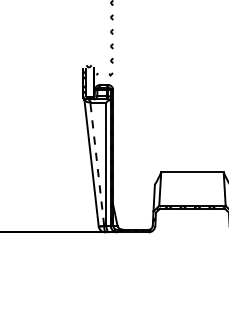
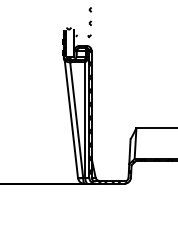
line: (97, 163) -> (76, 119), dashed -> solid

